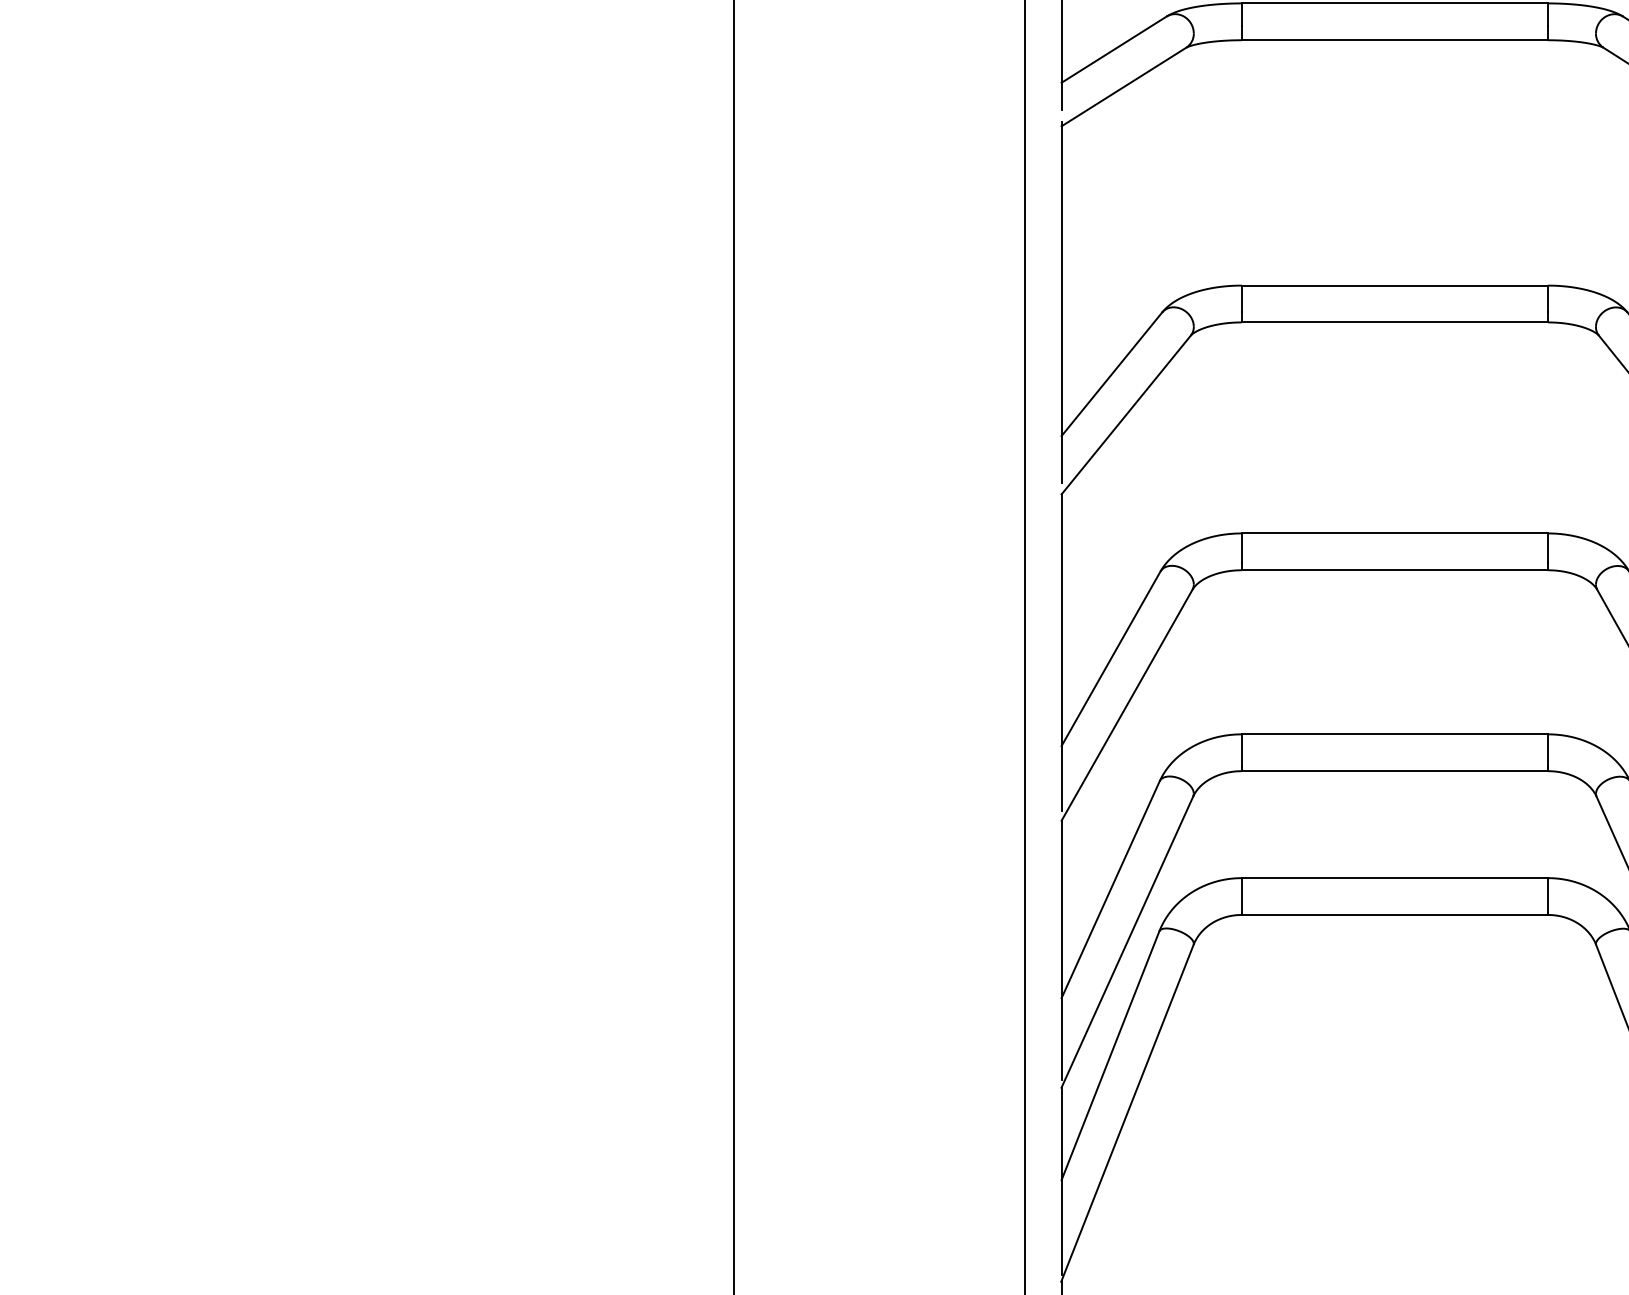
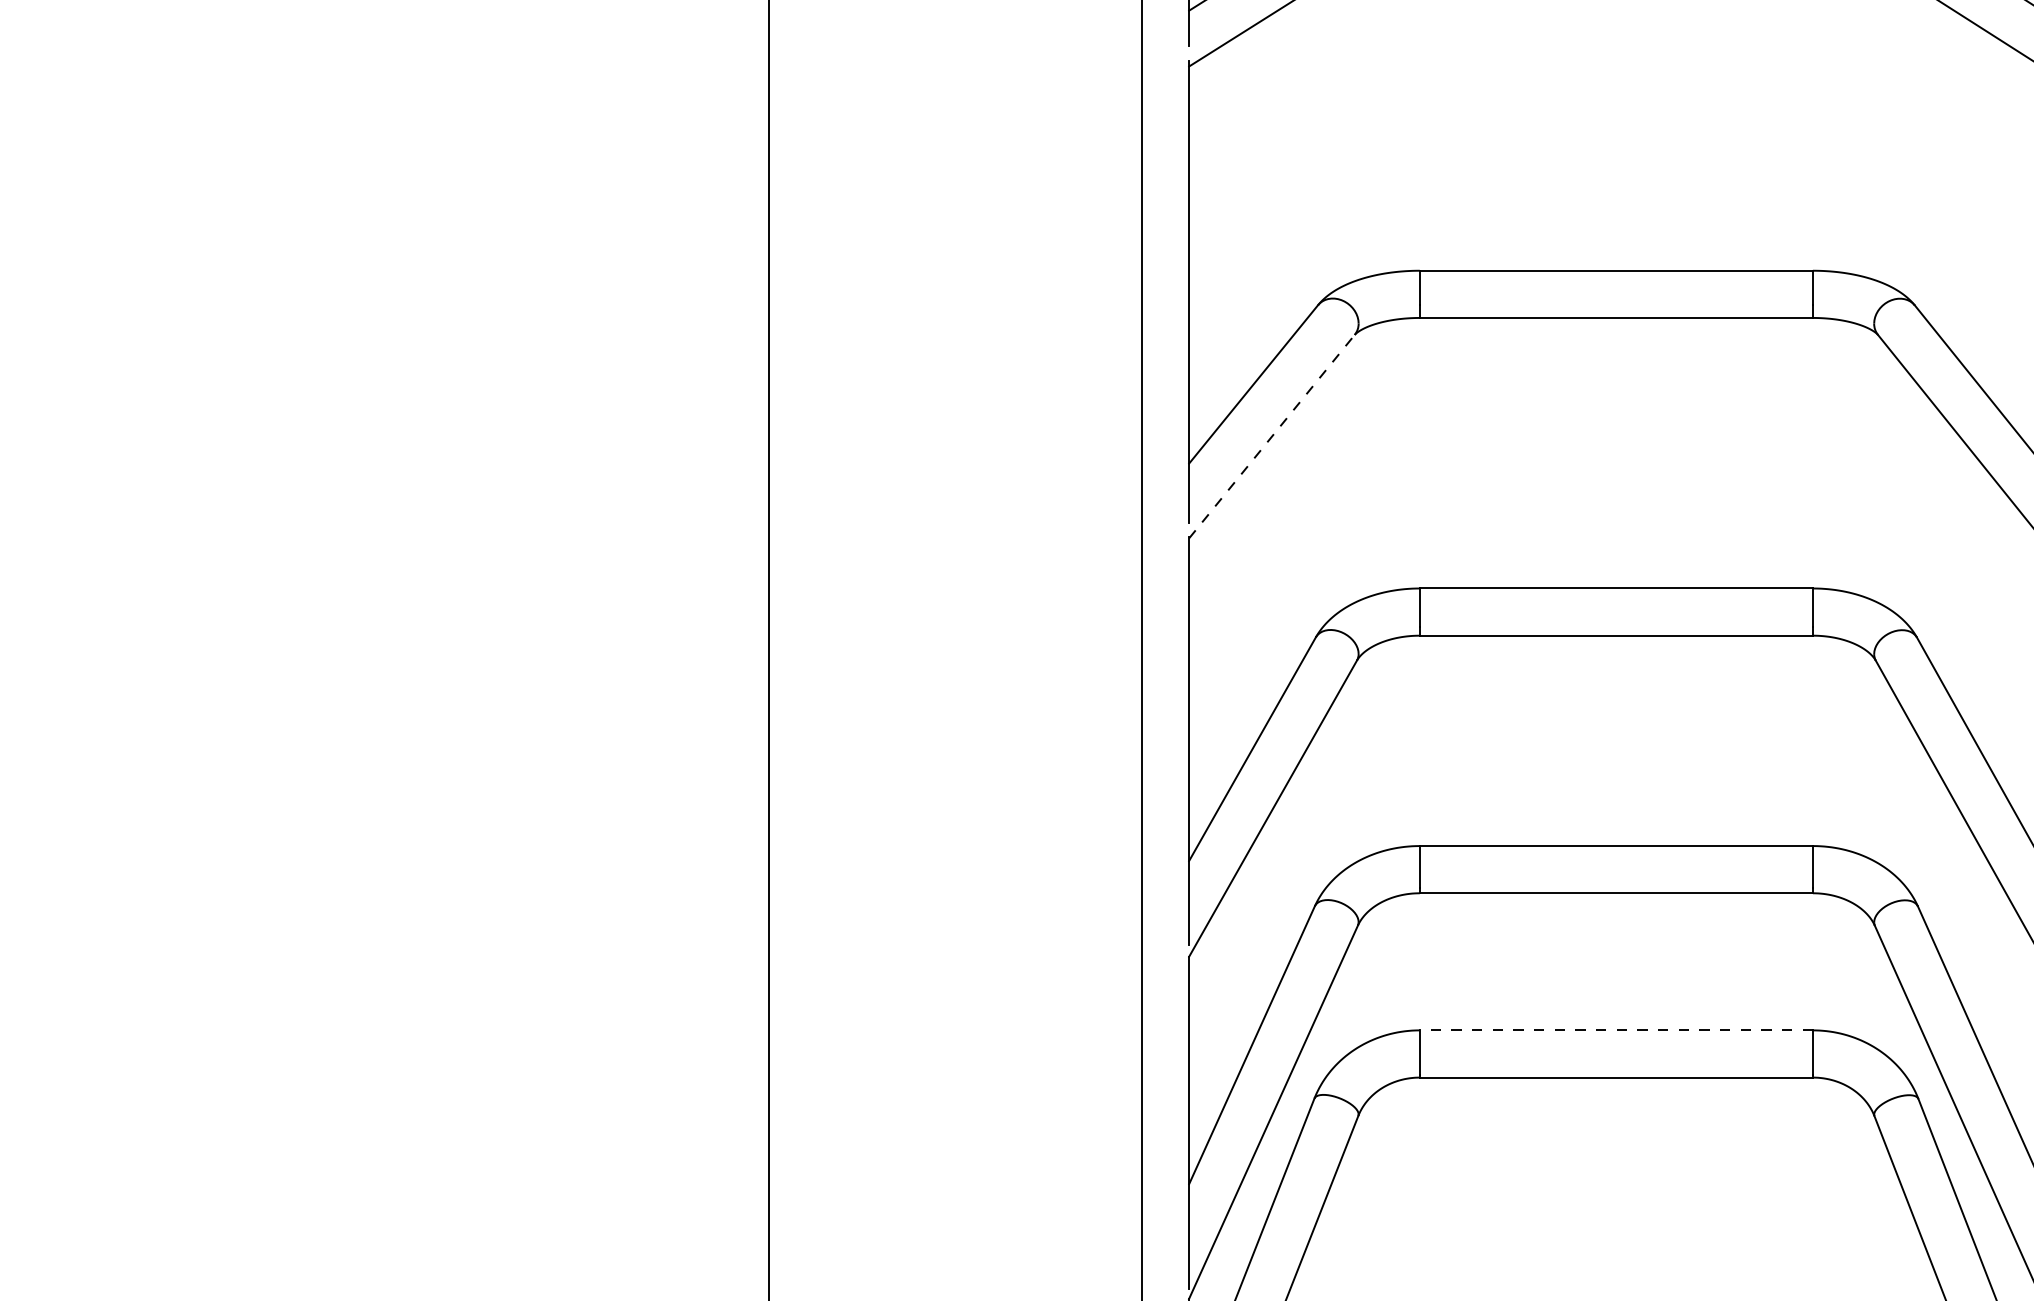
line: (1126, 414) -> (1272, 435), solid -> dashed
line: (1394, 878) -> (1615, 1030), solid -> dashed

